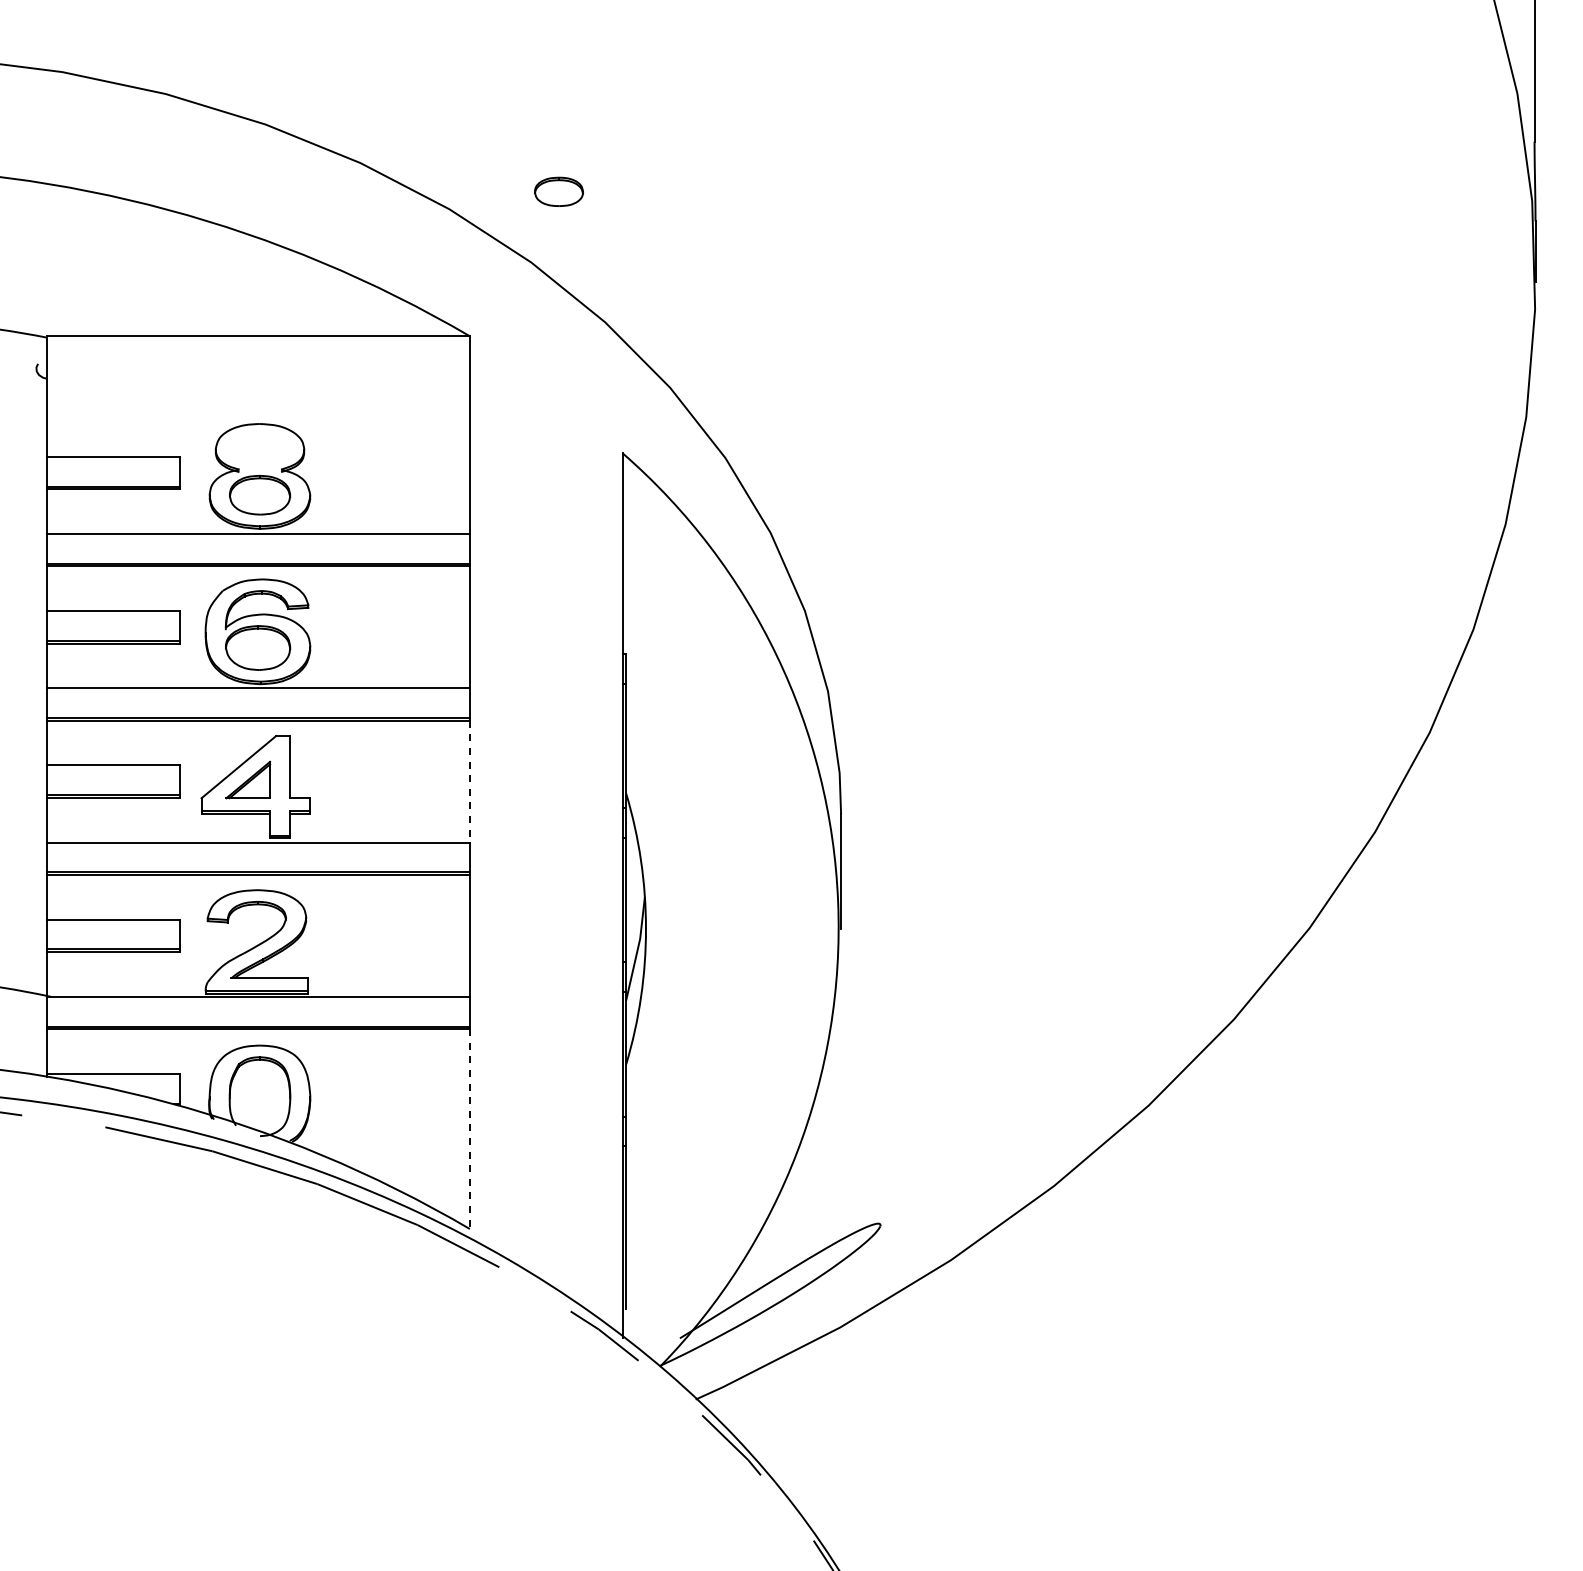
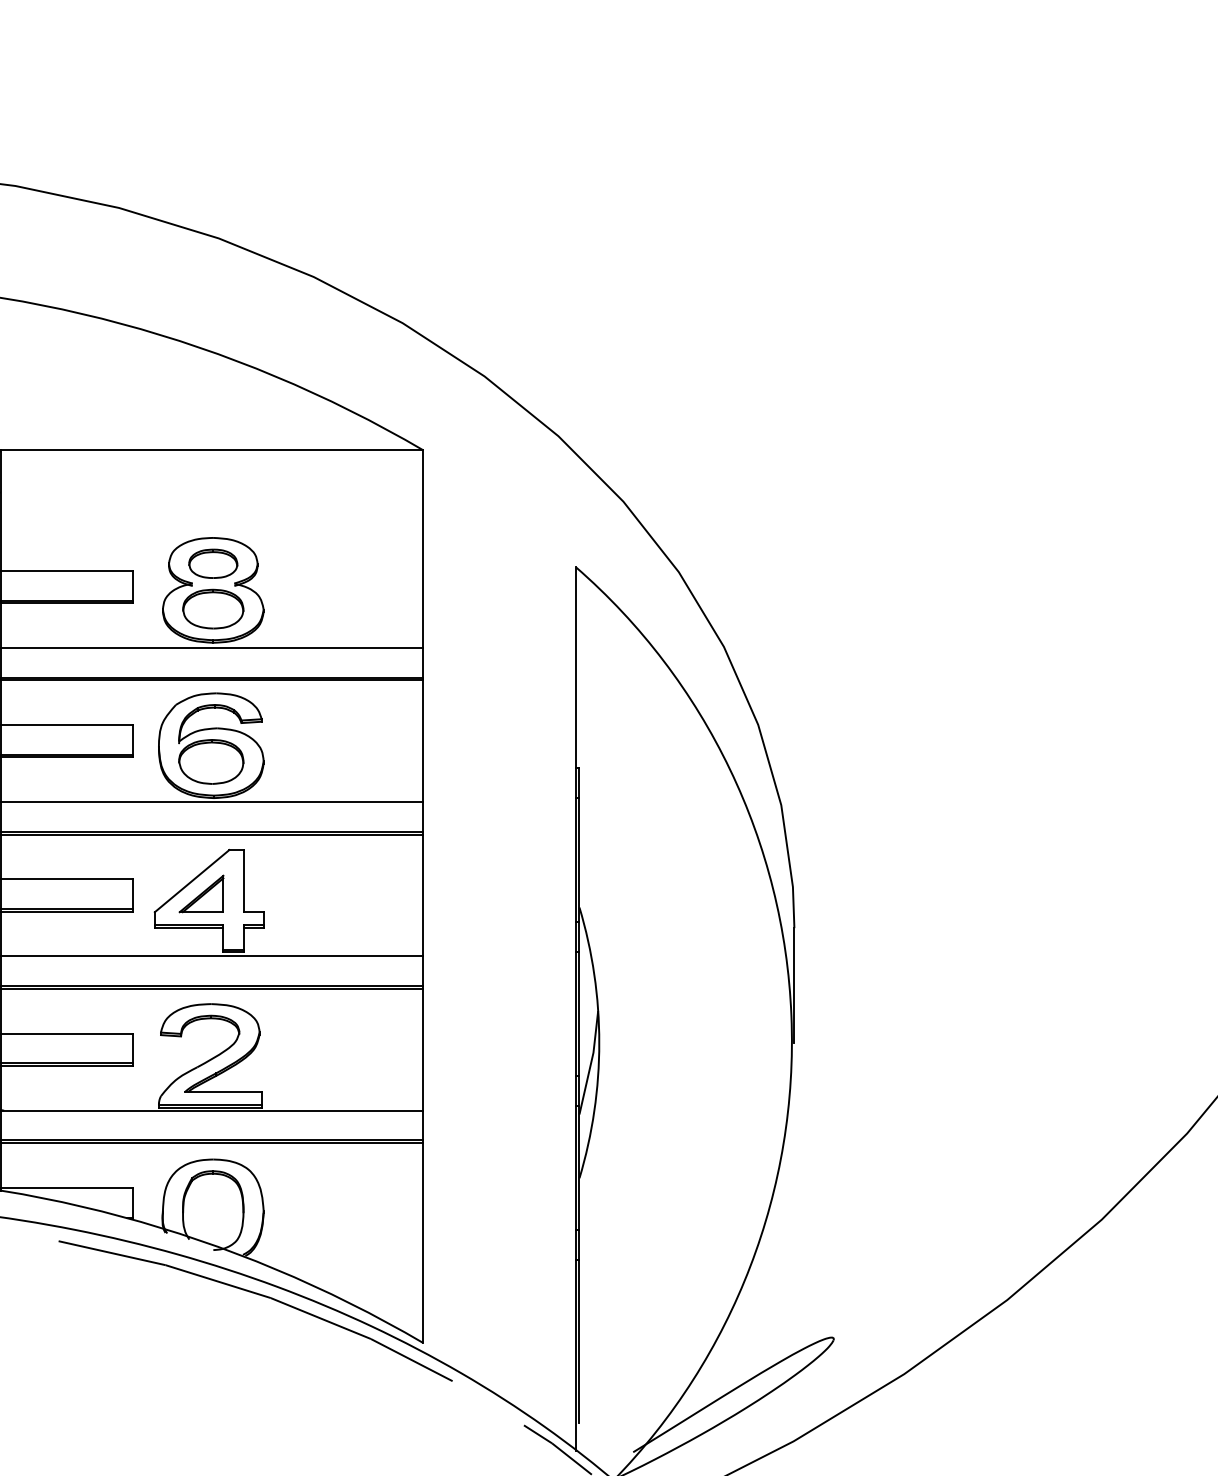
part: (558, 191) -> (212, 563), moved
line: (469, 781) -> (422, 895), dashed -> solid
line: (469, 1129) -> (422, 1243), dashed -> solid

